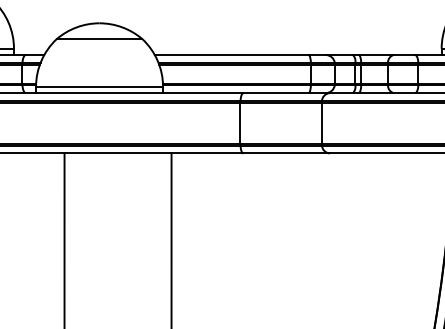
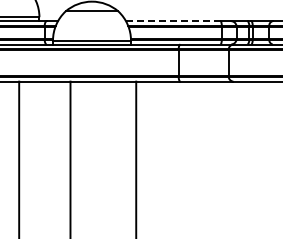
line: (232, 55) -> (173, 21), solid -> dashed

